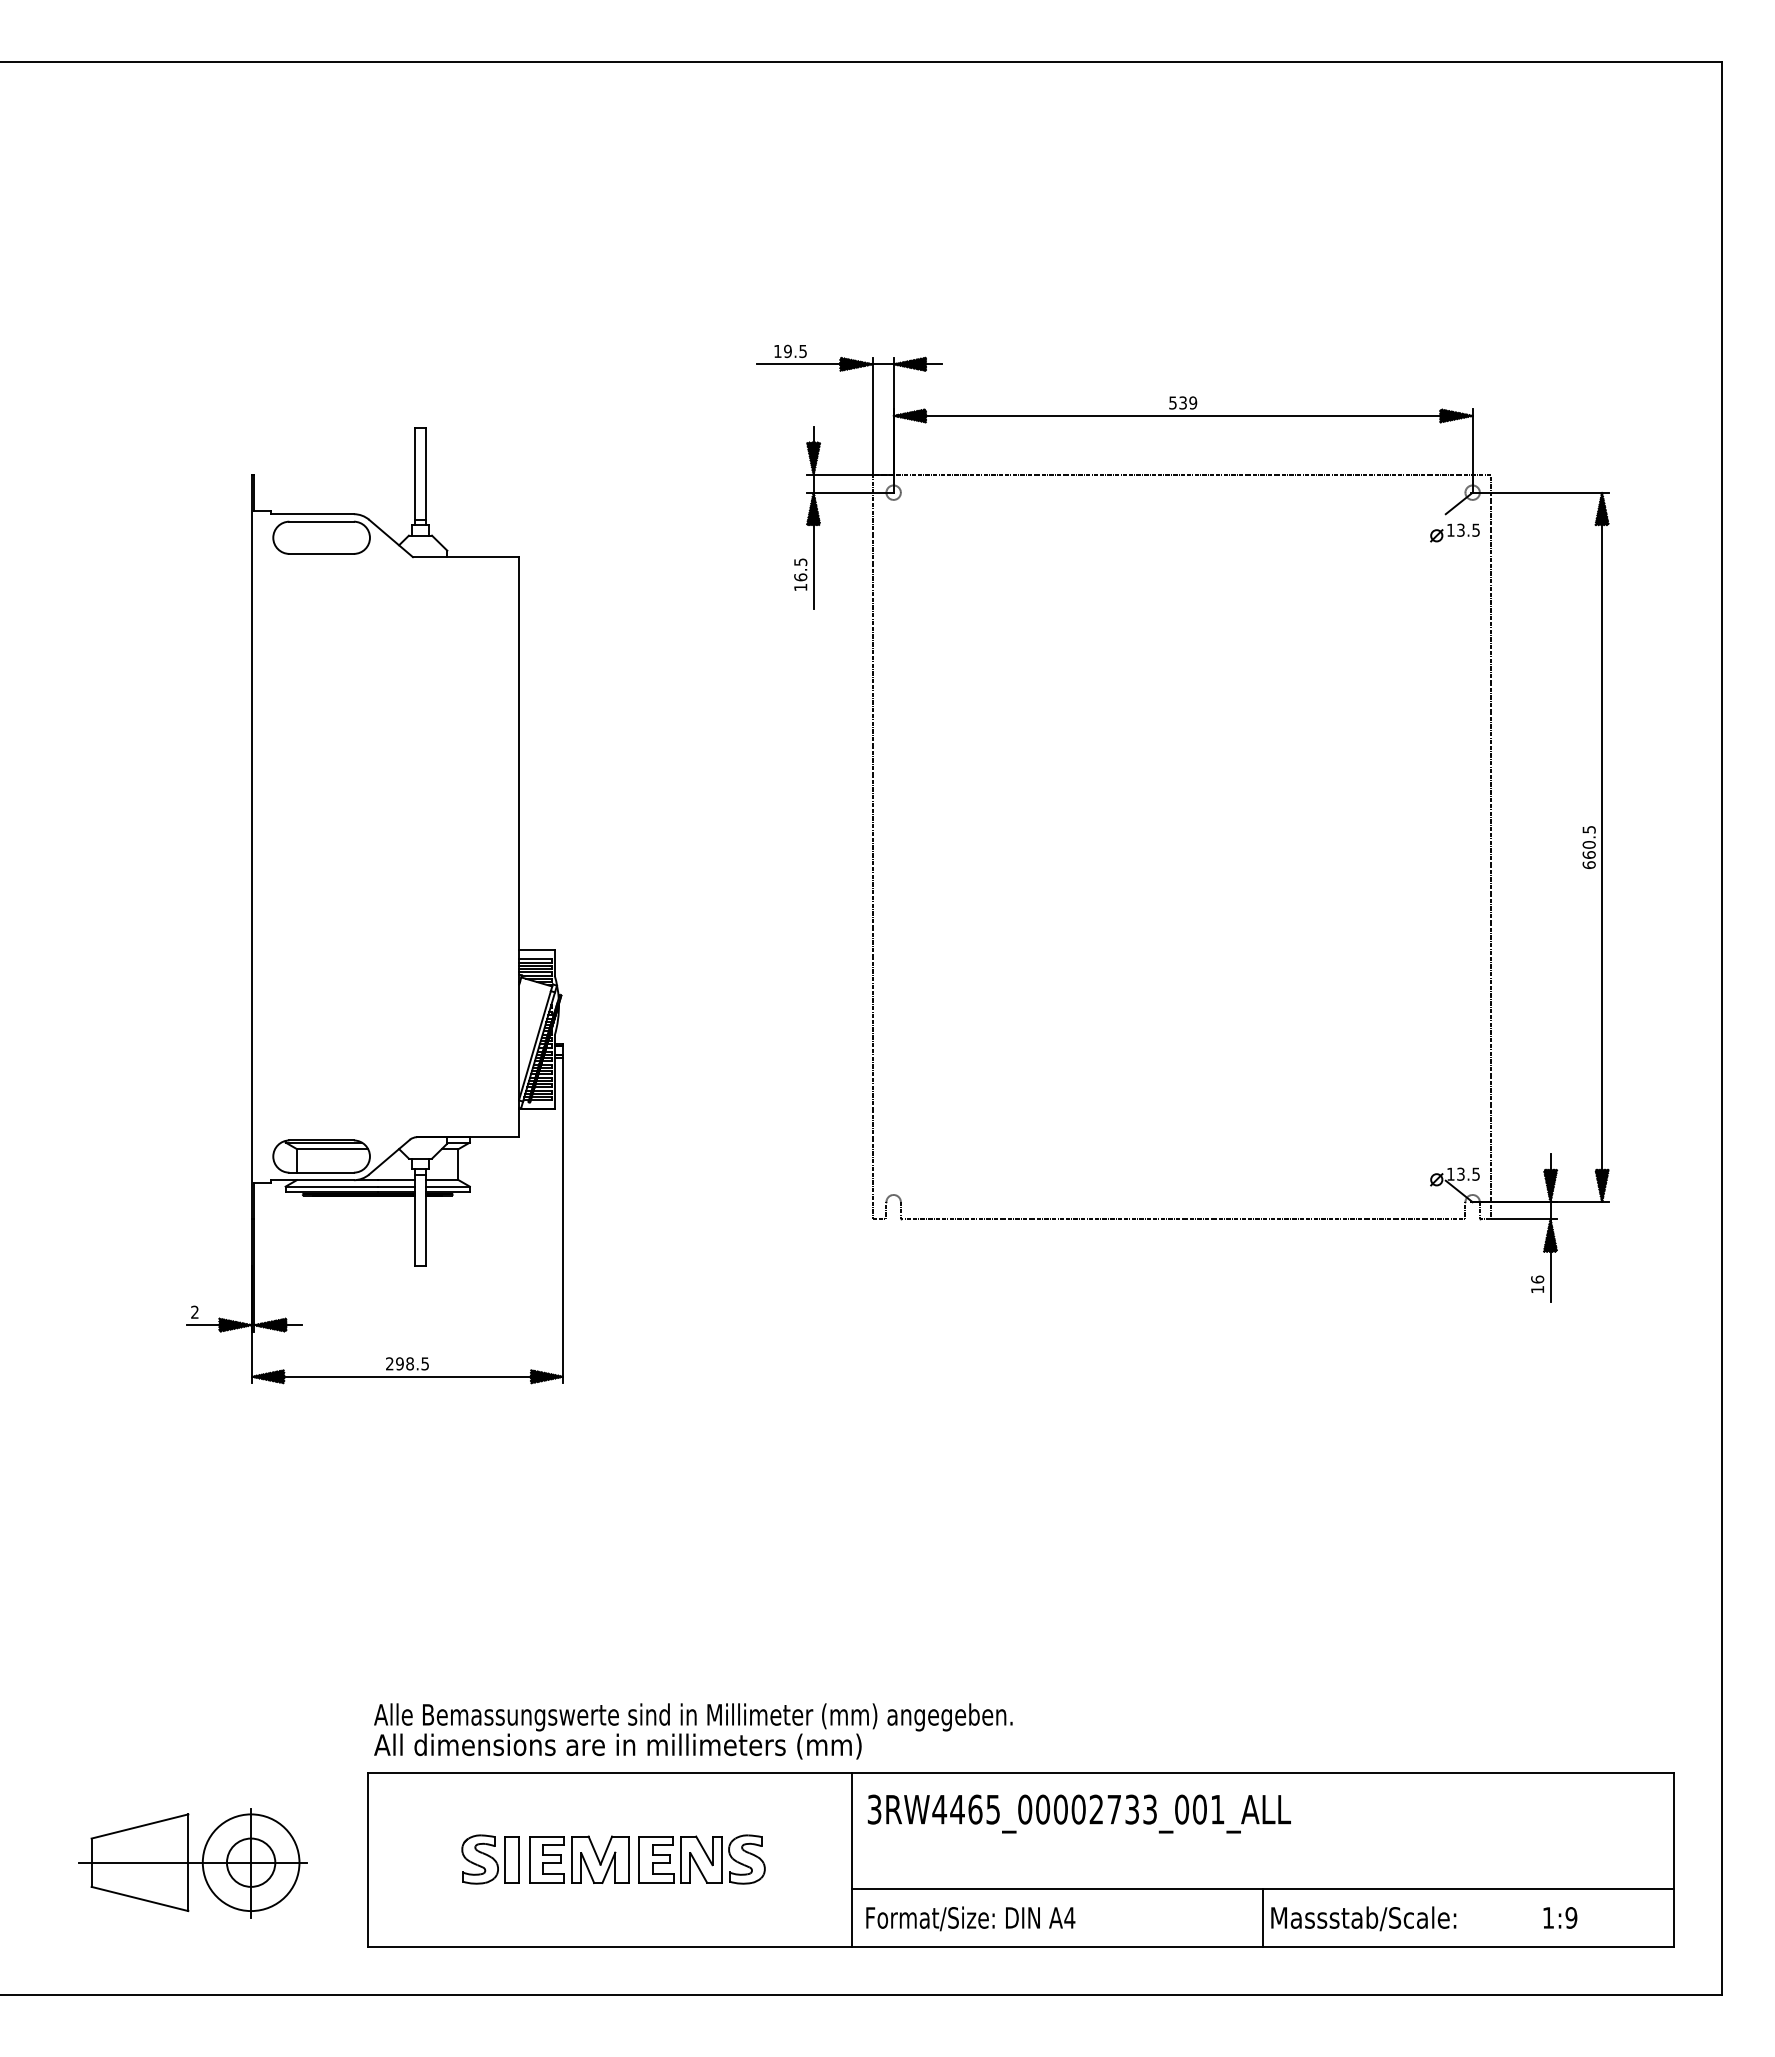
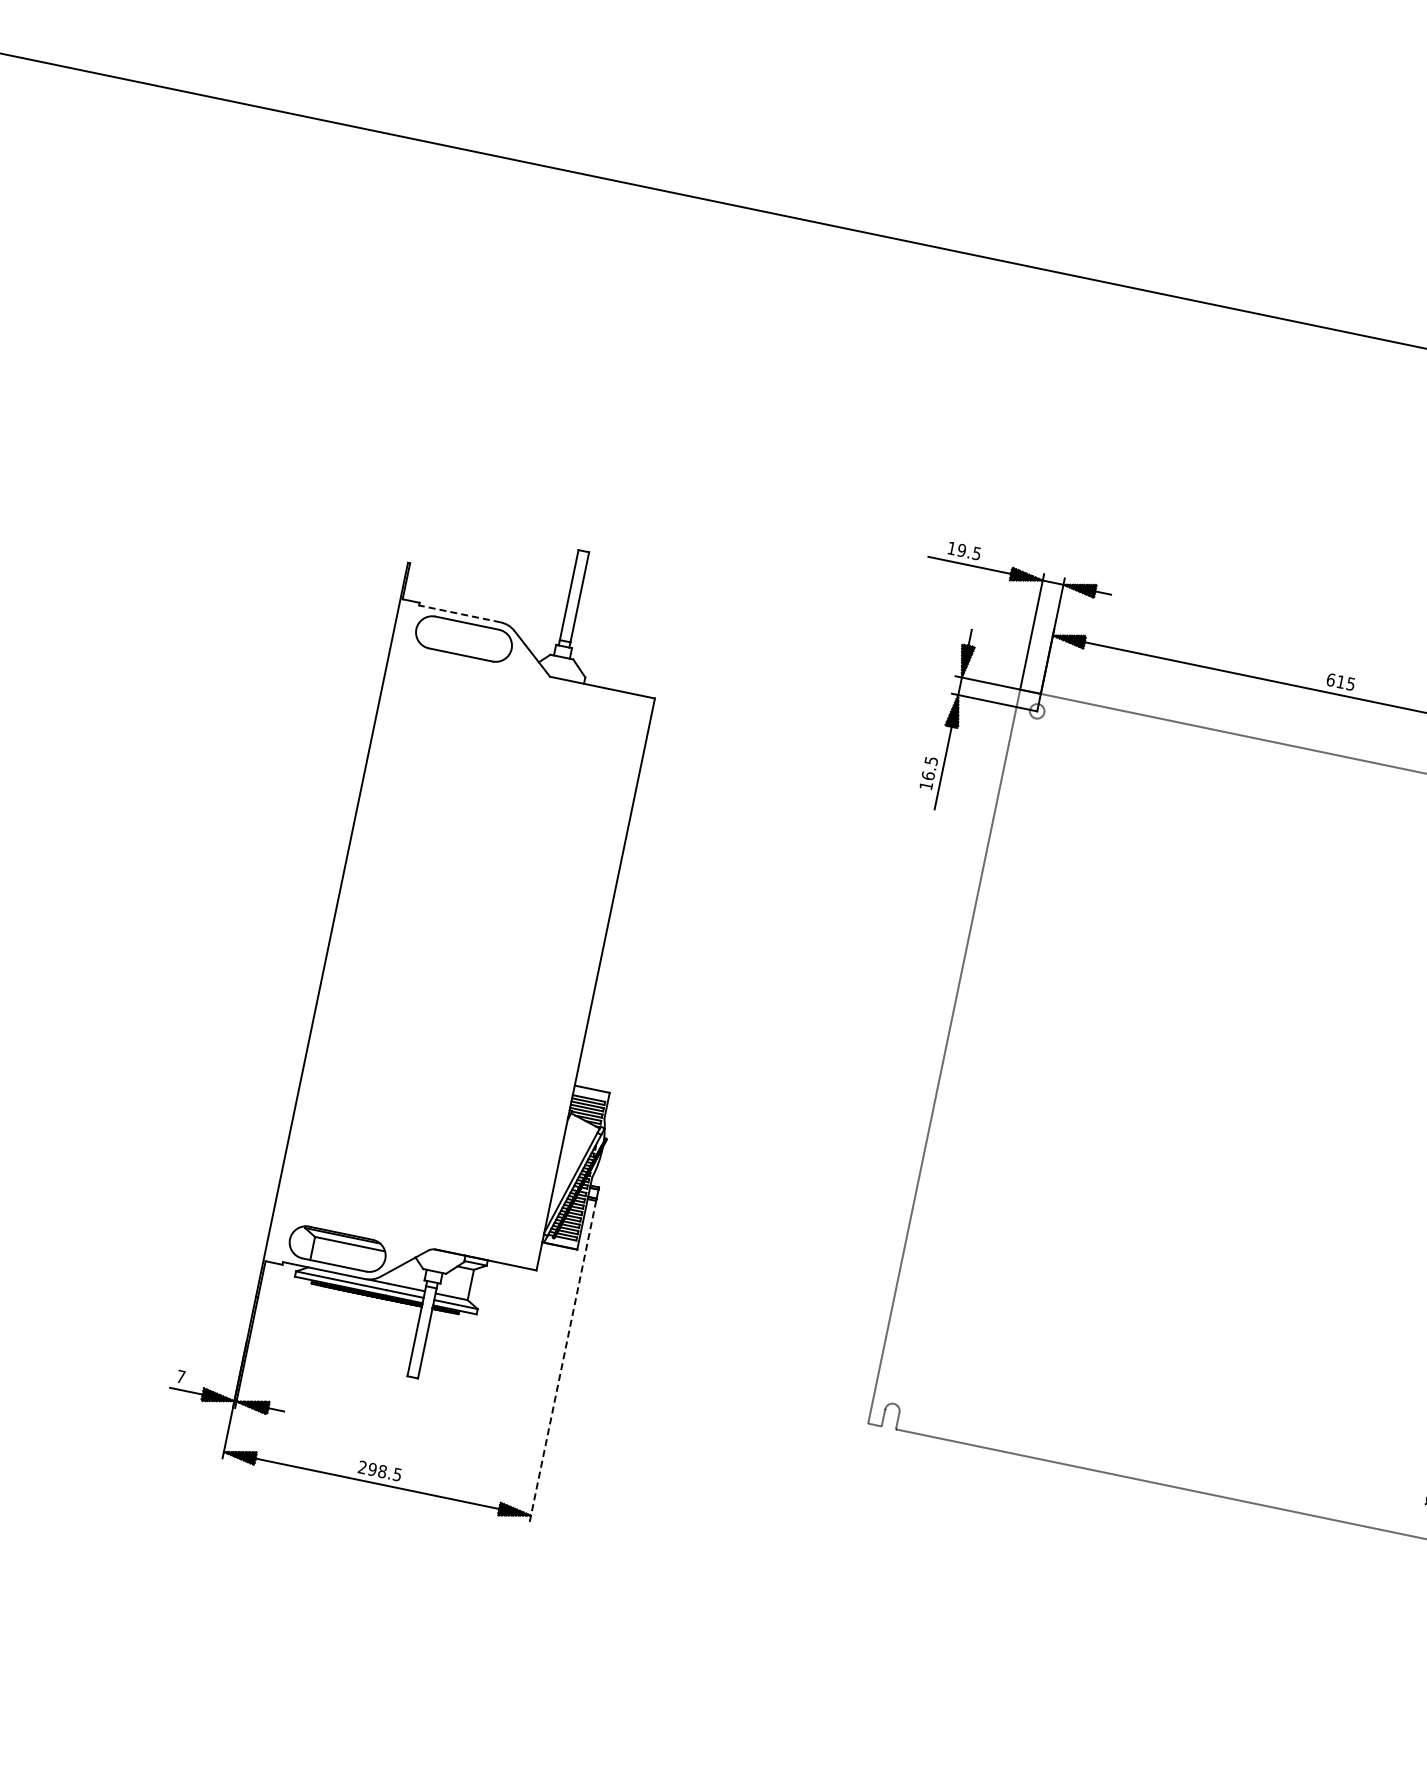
text: (1183, 402) -> (1341, 681), 539 -> 615
line: (312, 514) -> (459, 614), solid -> dashed
line: (563, 1220) -> (563, 1361), solid -> dashed
text: (194, 1311) -> (180, 1375), 2 -> 7

